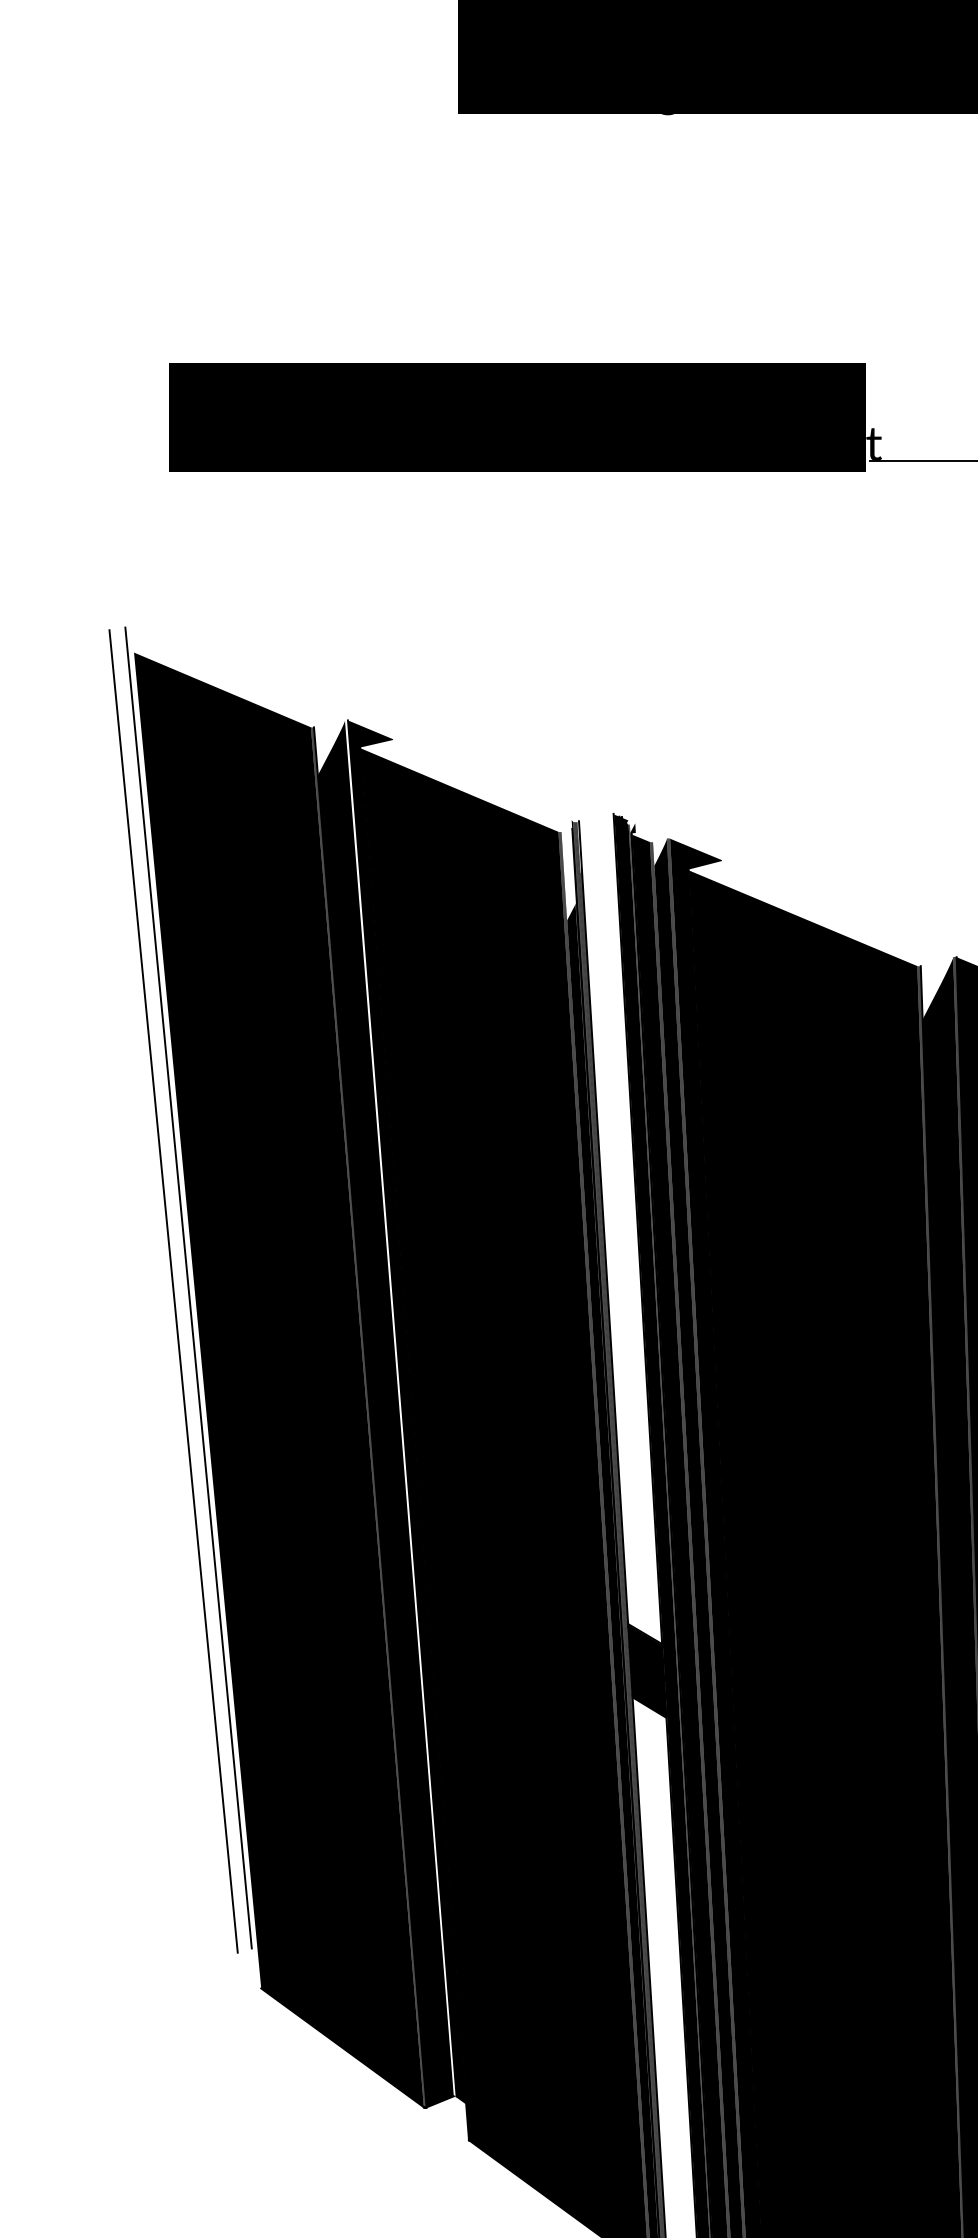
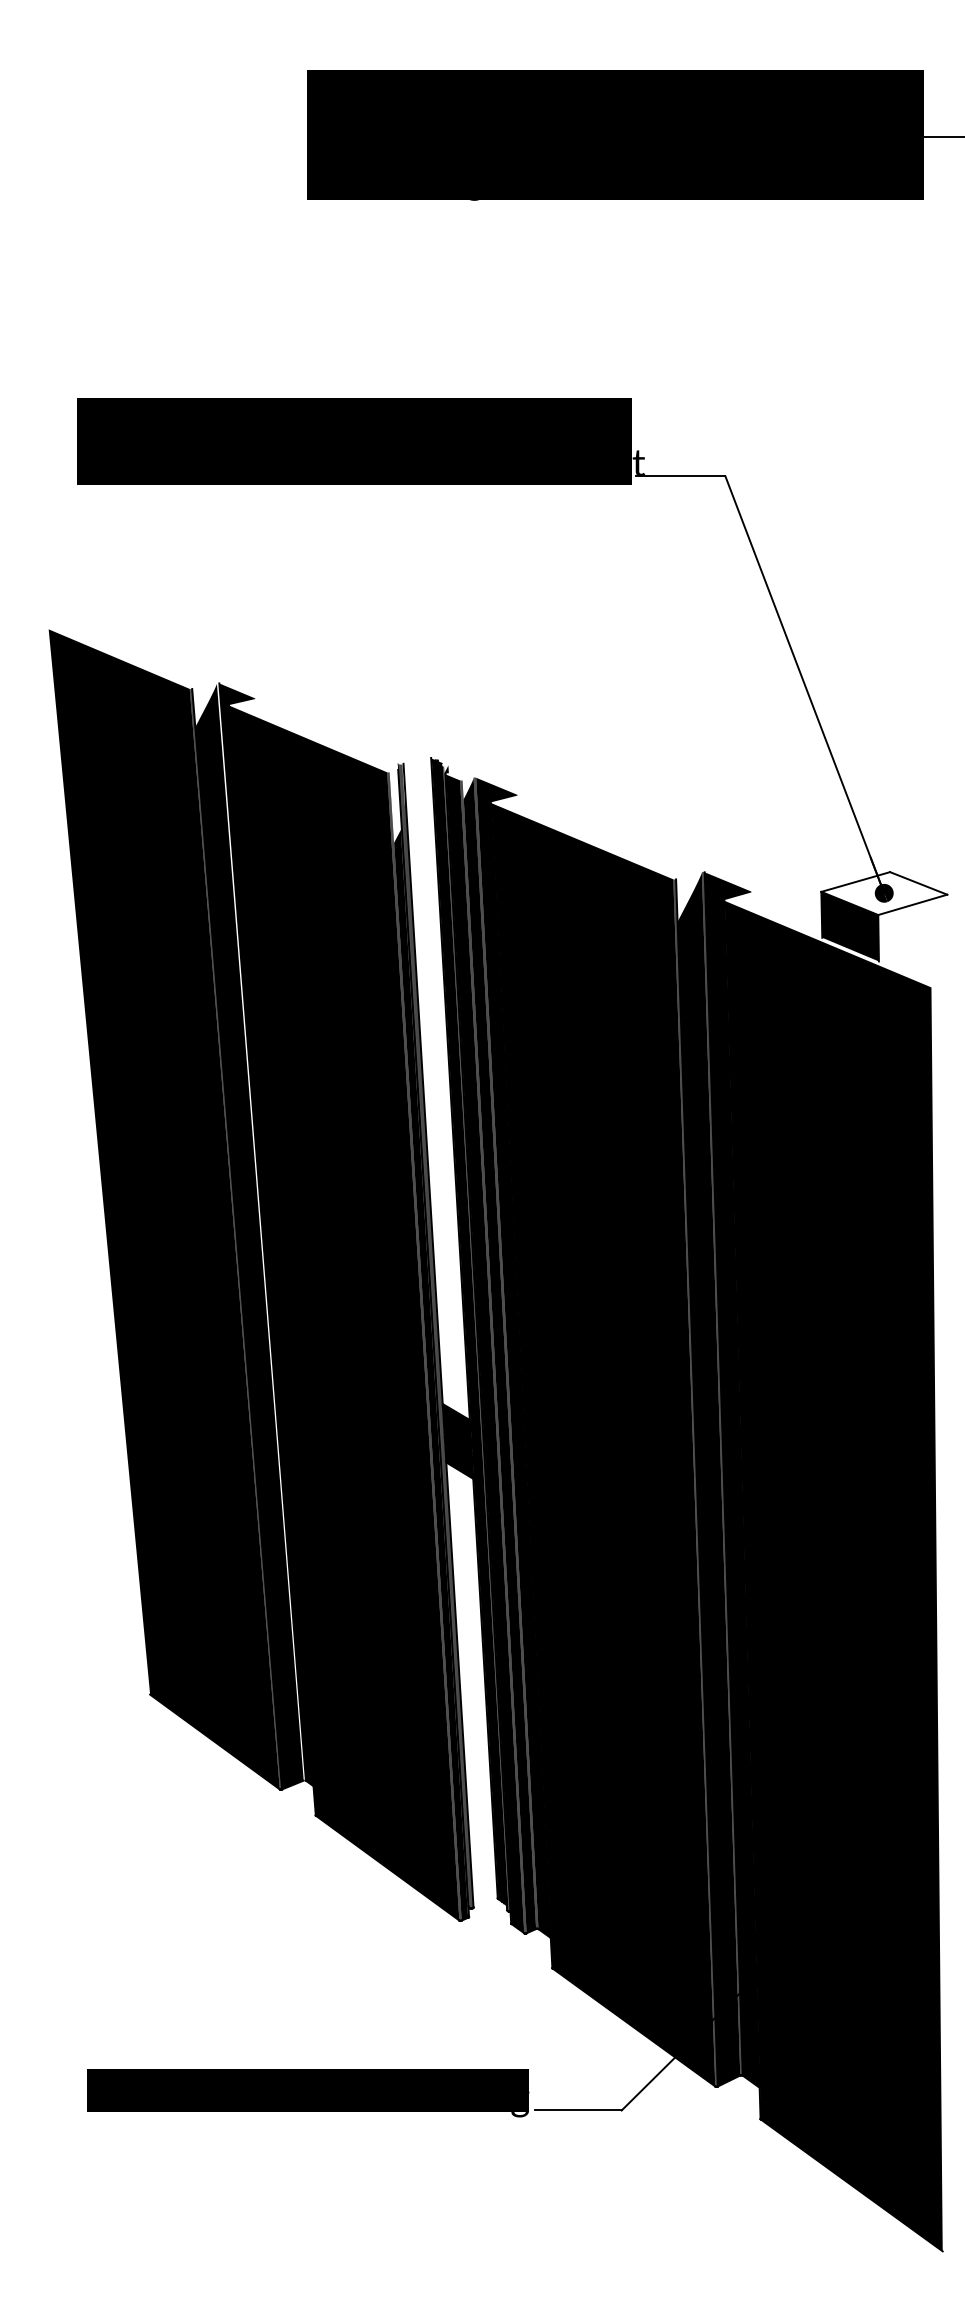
line: (187, 1287) -> (91, 1135), removed
line: (173, 1291) -> (80, 1138), removed

